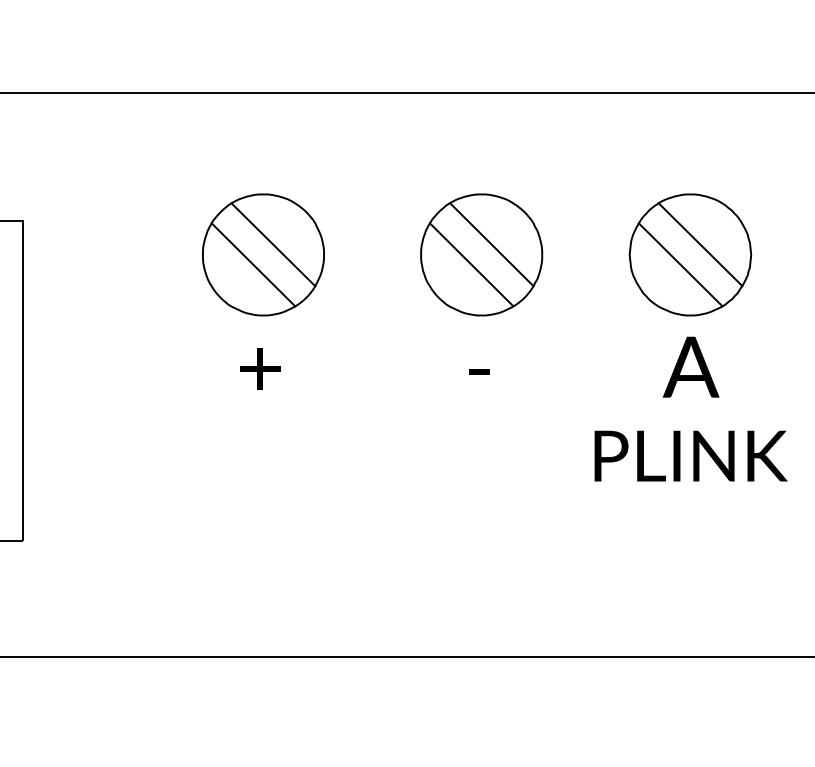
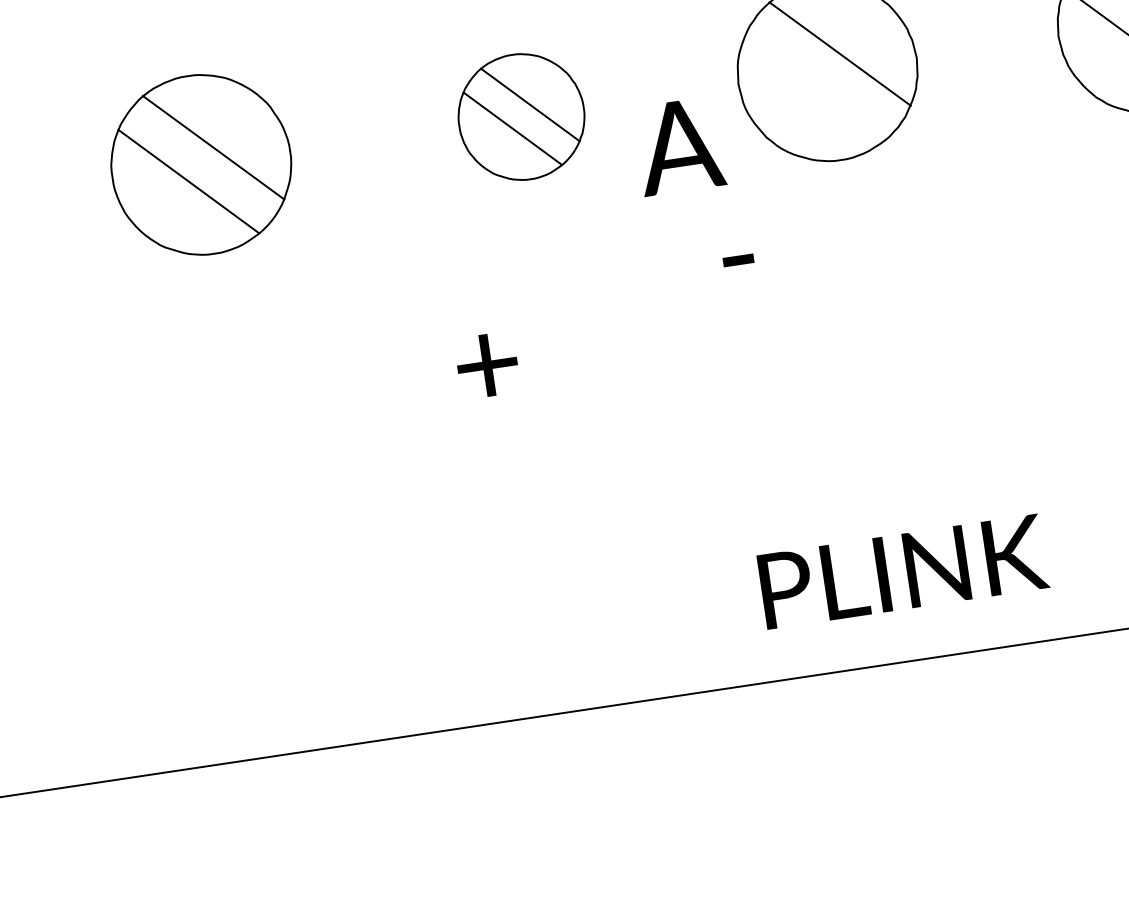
part: (481, 254) -> (521, 116), size x0.7
line: (680, 264) -> (815, 87), removed
text: (690, 366) -> (678, 145), moved
text: (260, 368) -> (487, 364), moved
text: (479, 371) -> (738, 259), moved
text: (690, 455) -> (902, 570), moved

